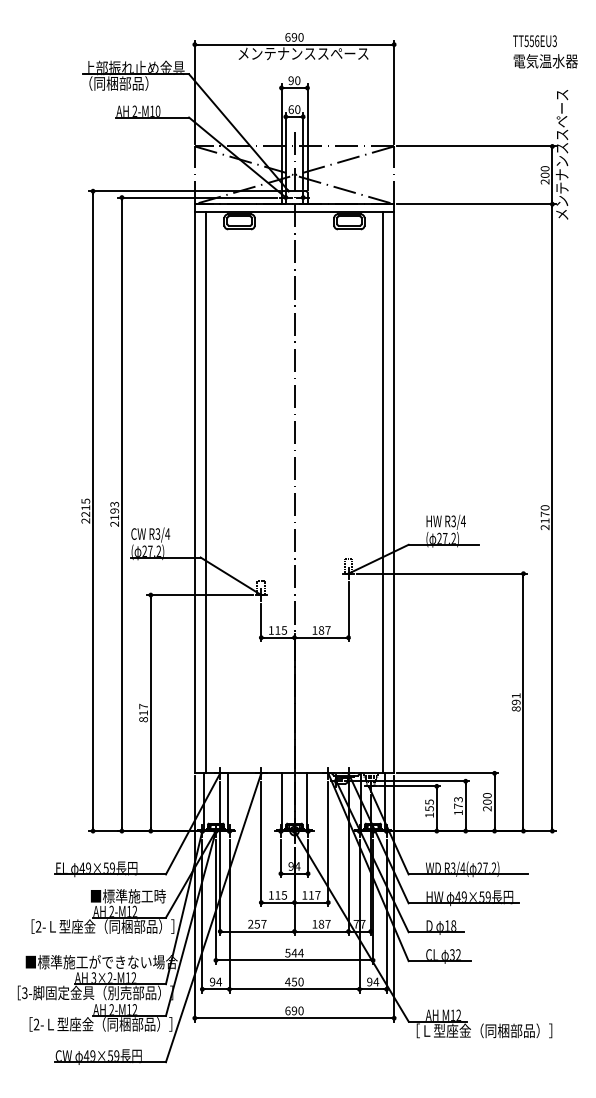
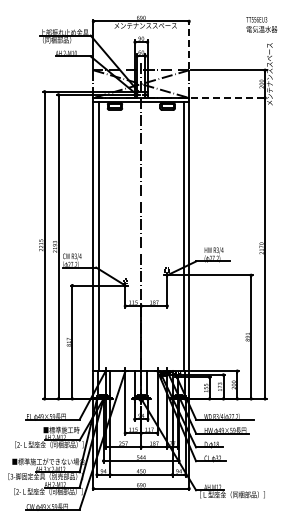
line: (394, 92) -> (189, 44), solid -> dashed
line: (478, 205) -> (229, 98), solid -> dashed

